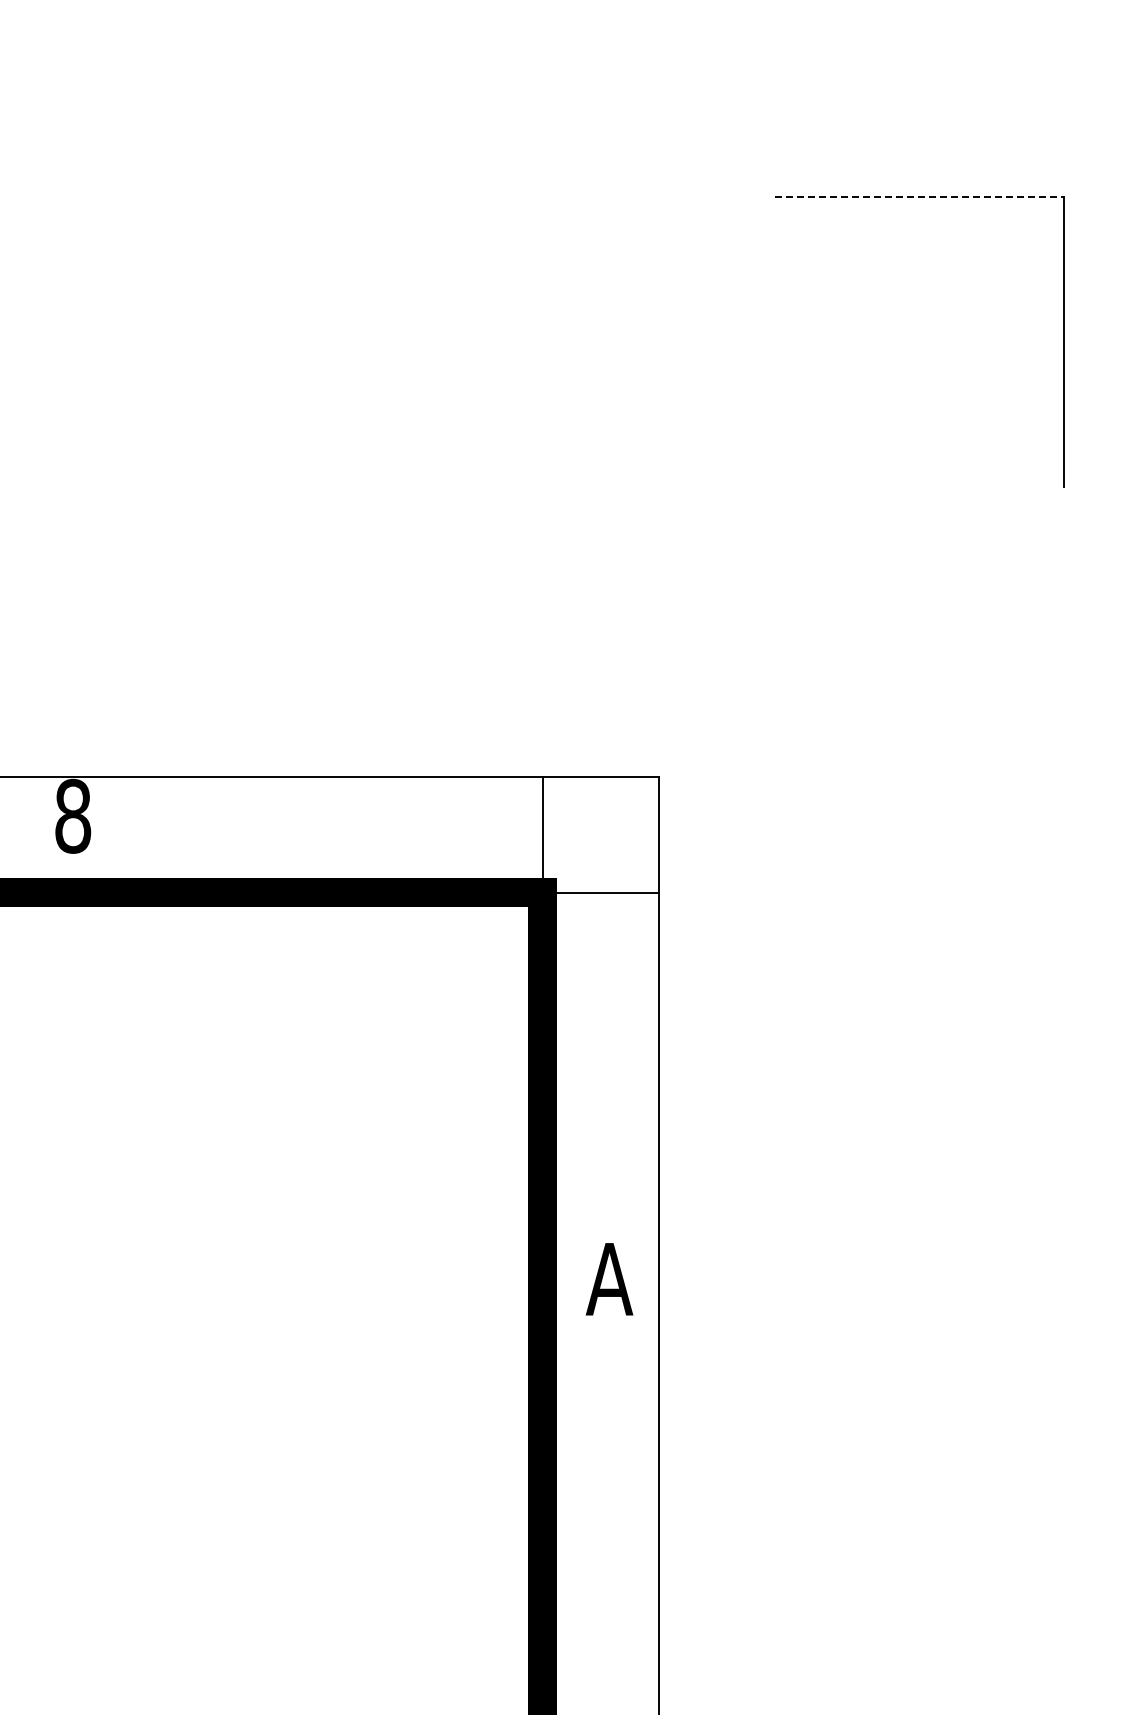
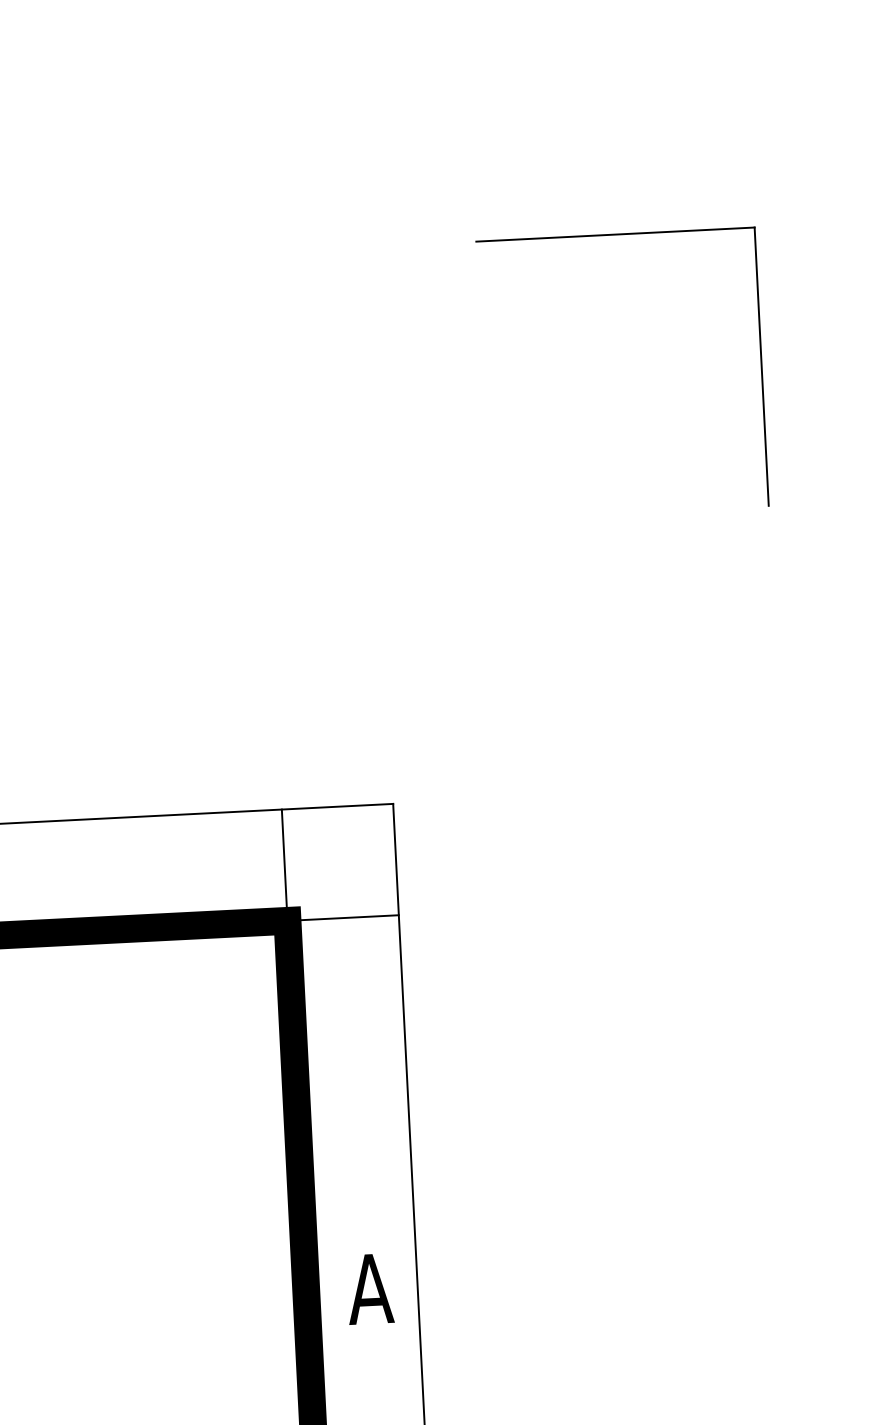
line: (919, 197) -> (615, 234), dashed -> solid

